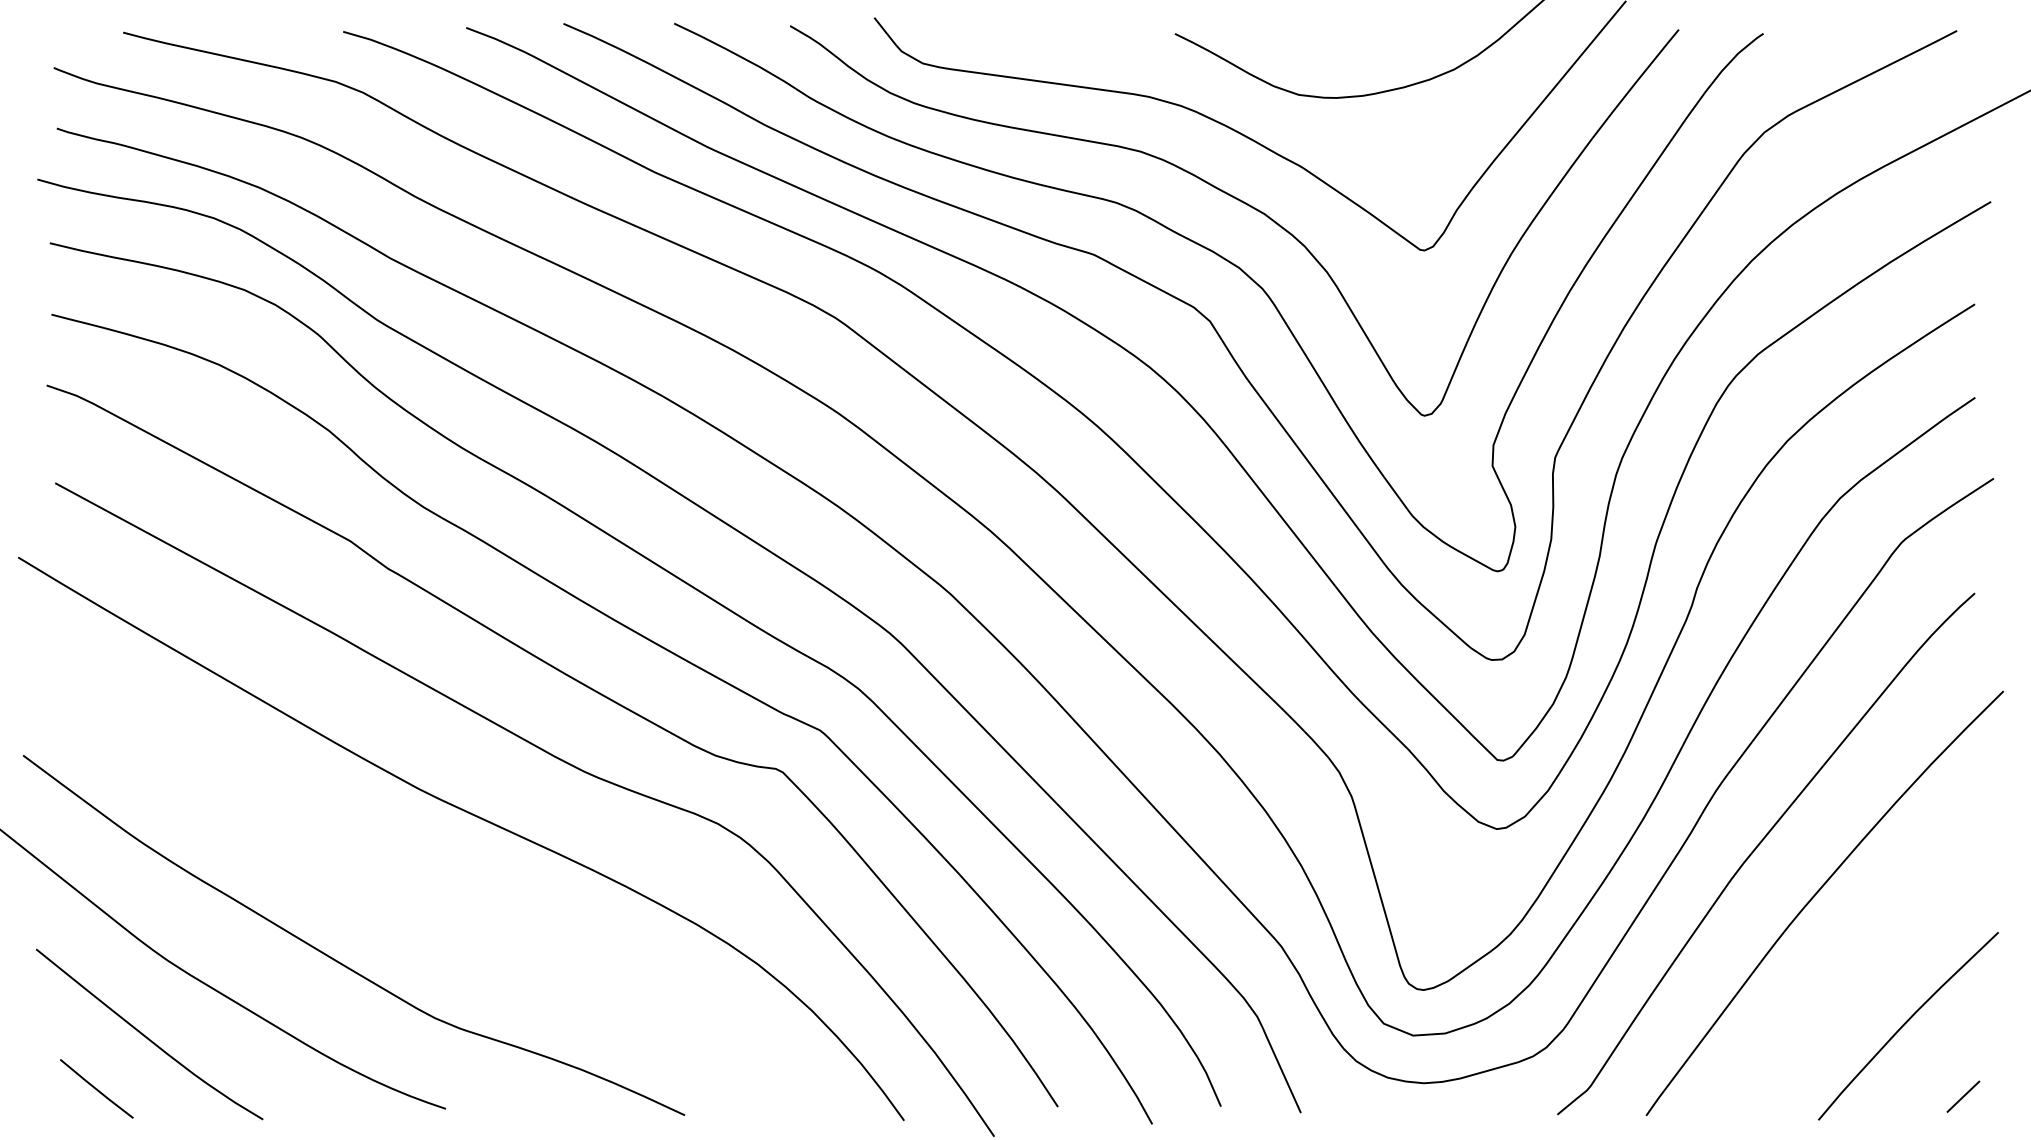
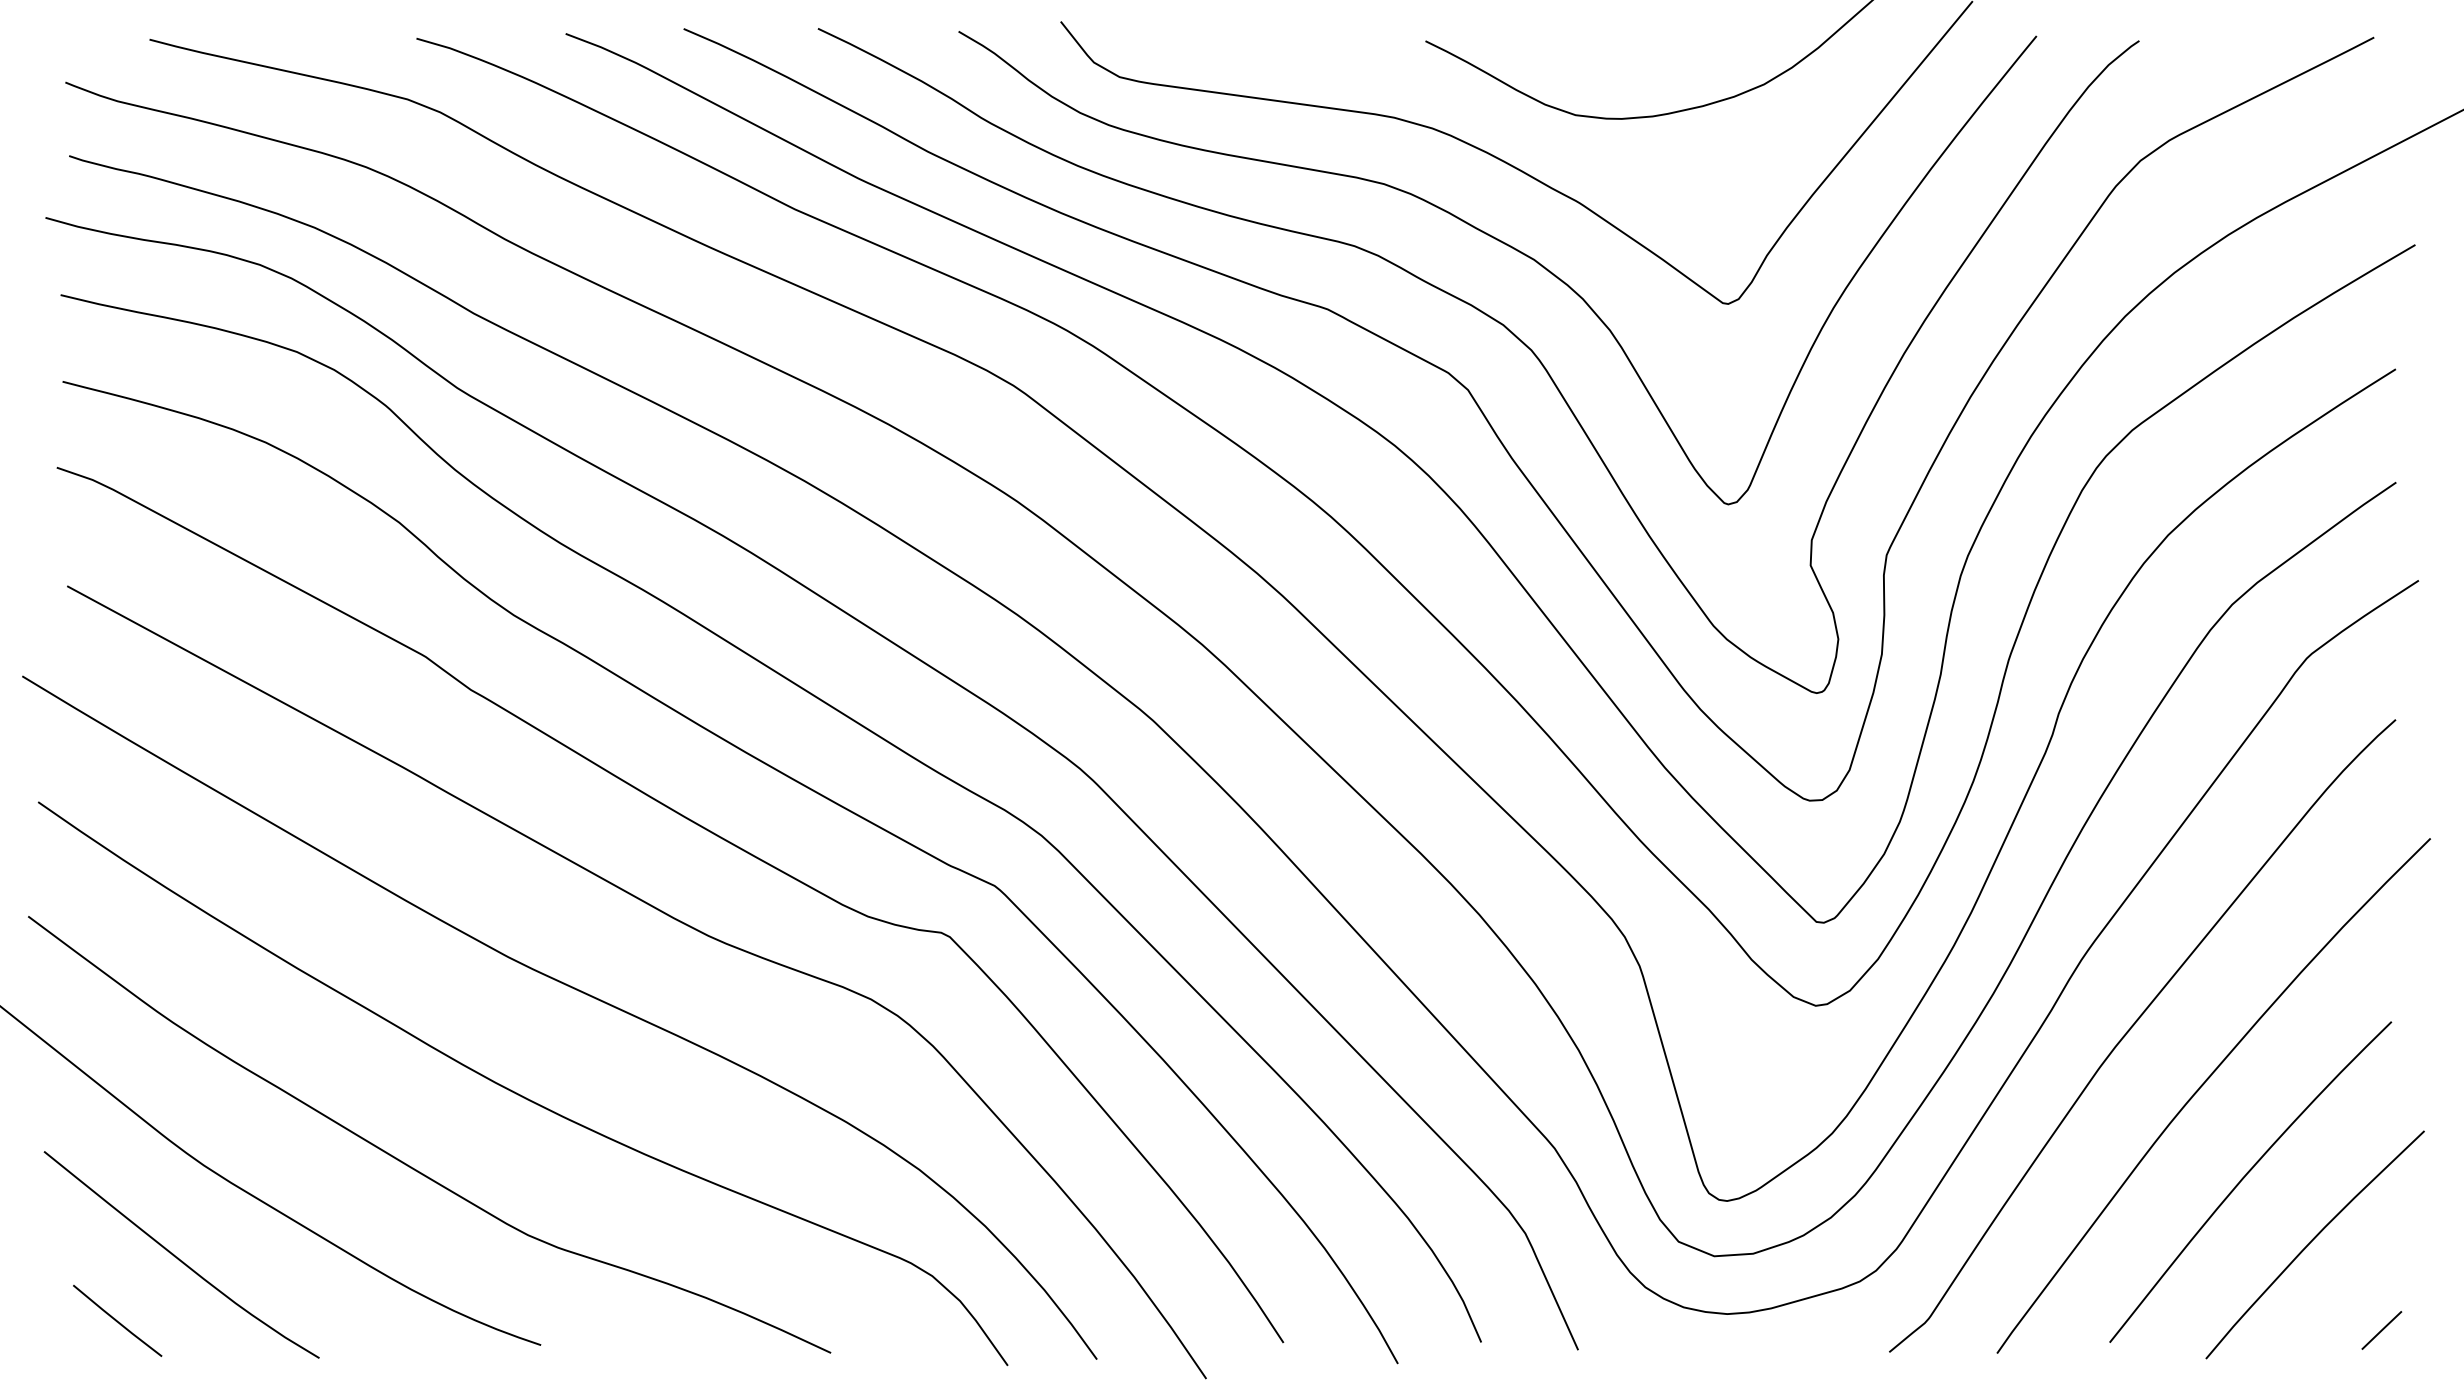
curve: (427, 901) -> (518, 1093), added
curve: (1851, 970) -> (2245, 1177), added

